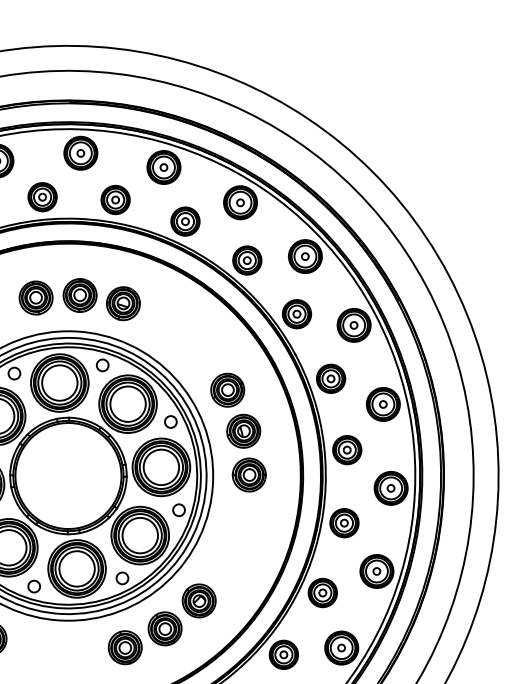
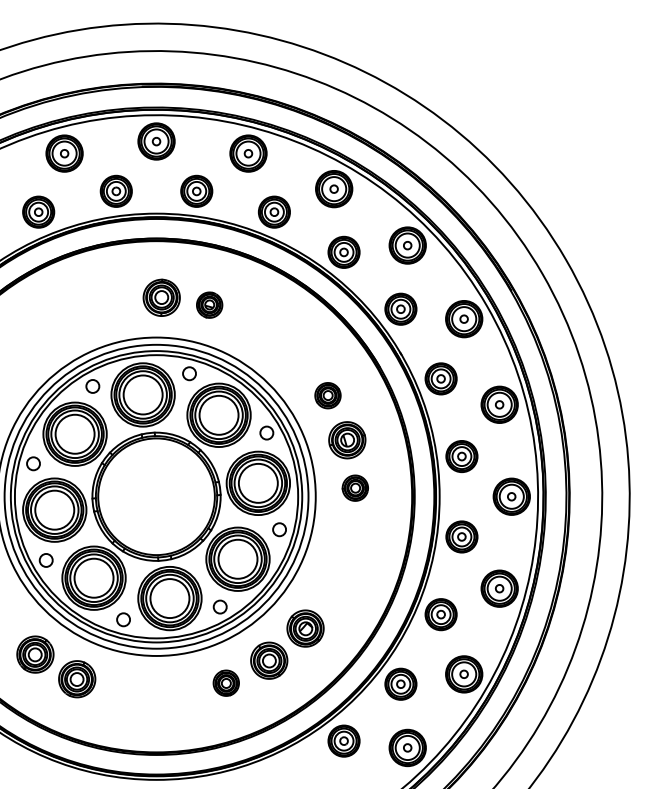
part: (36, 298) -> (113, 302), removed
part: (123, 304) -> (209, 305), size x0.7
part: (227, 389) -> (327, 395), size x0.7
part: (249, 475) -> (355, 488), size x0.7
part: (125, 648) -> (226, 683), size x0.7

